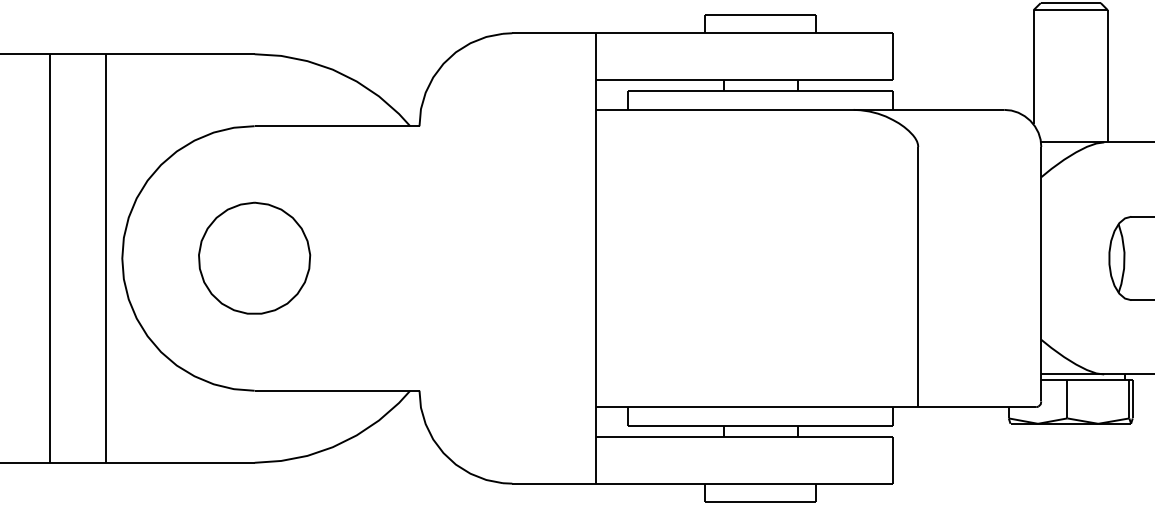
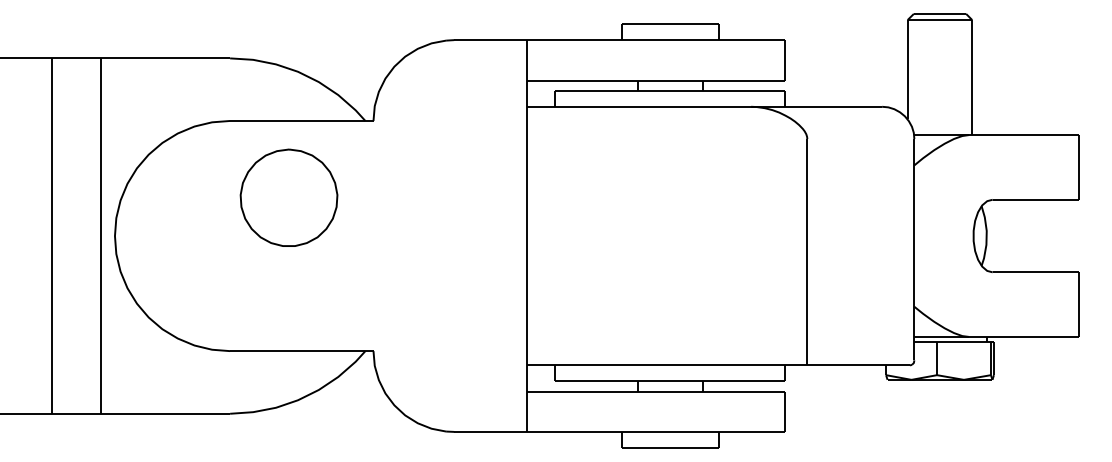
part: (253, 257) -> (288, 197), moved

